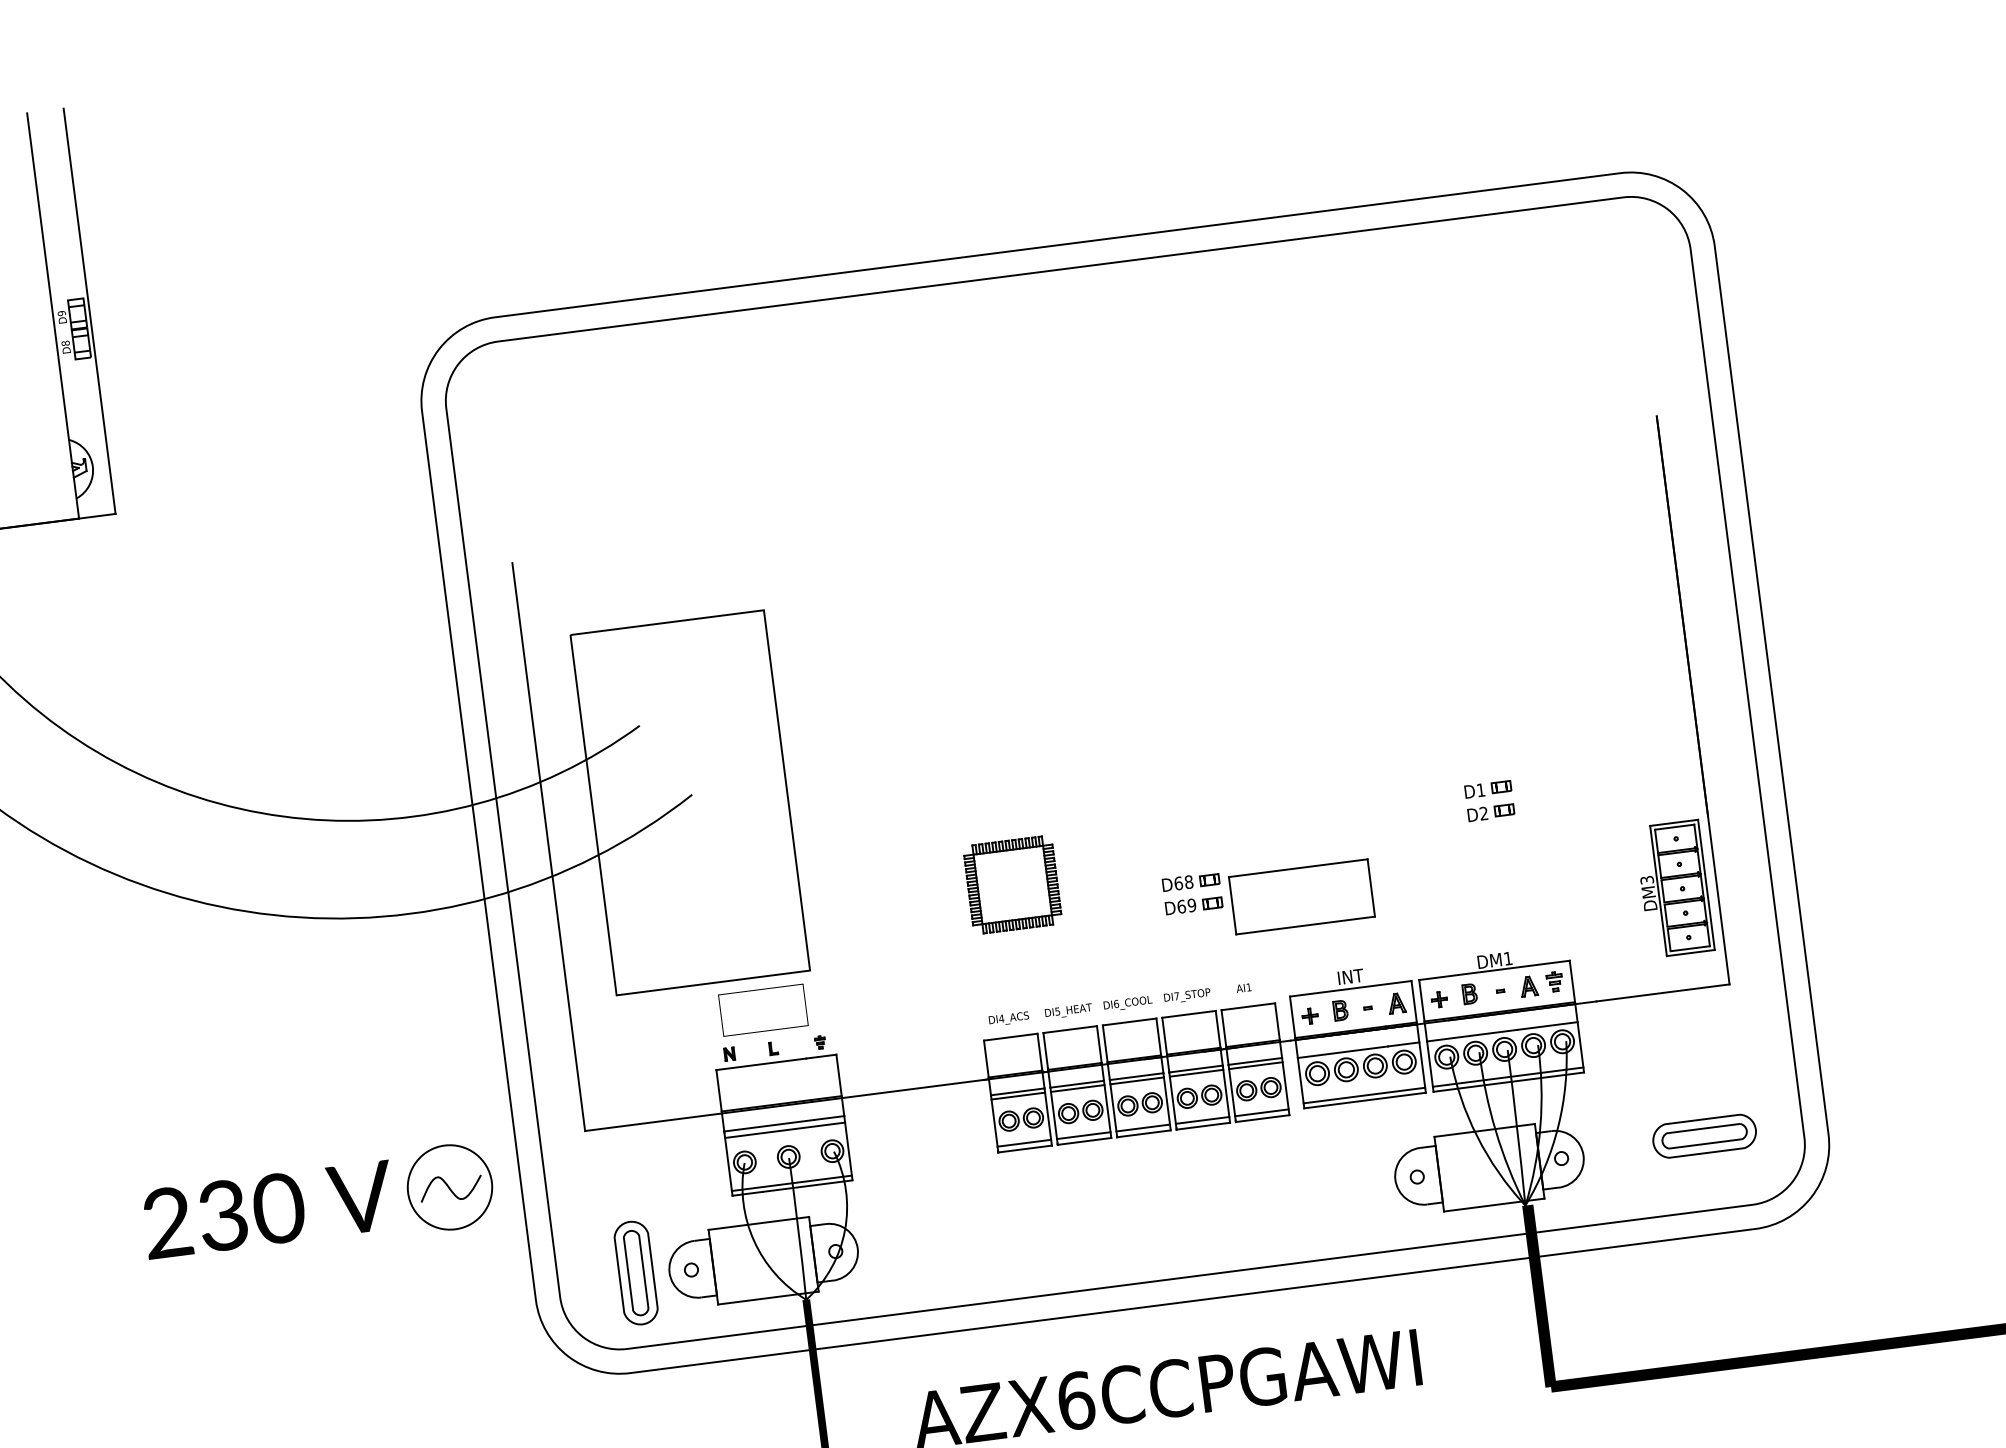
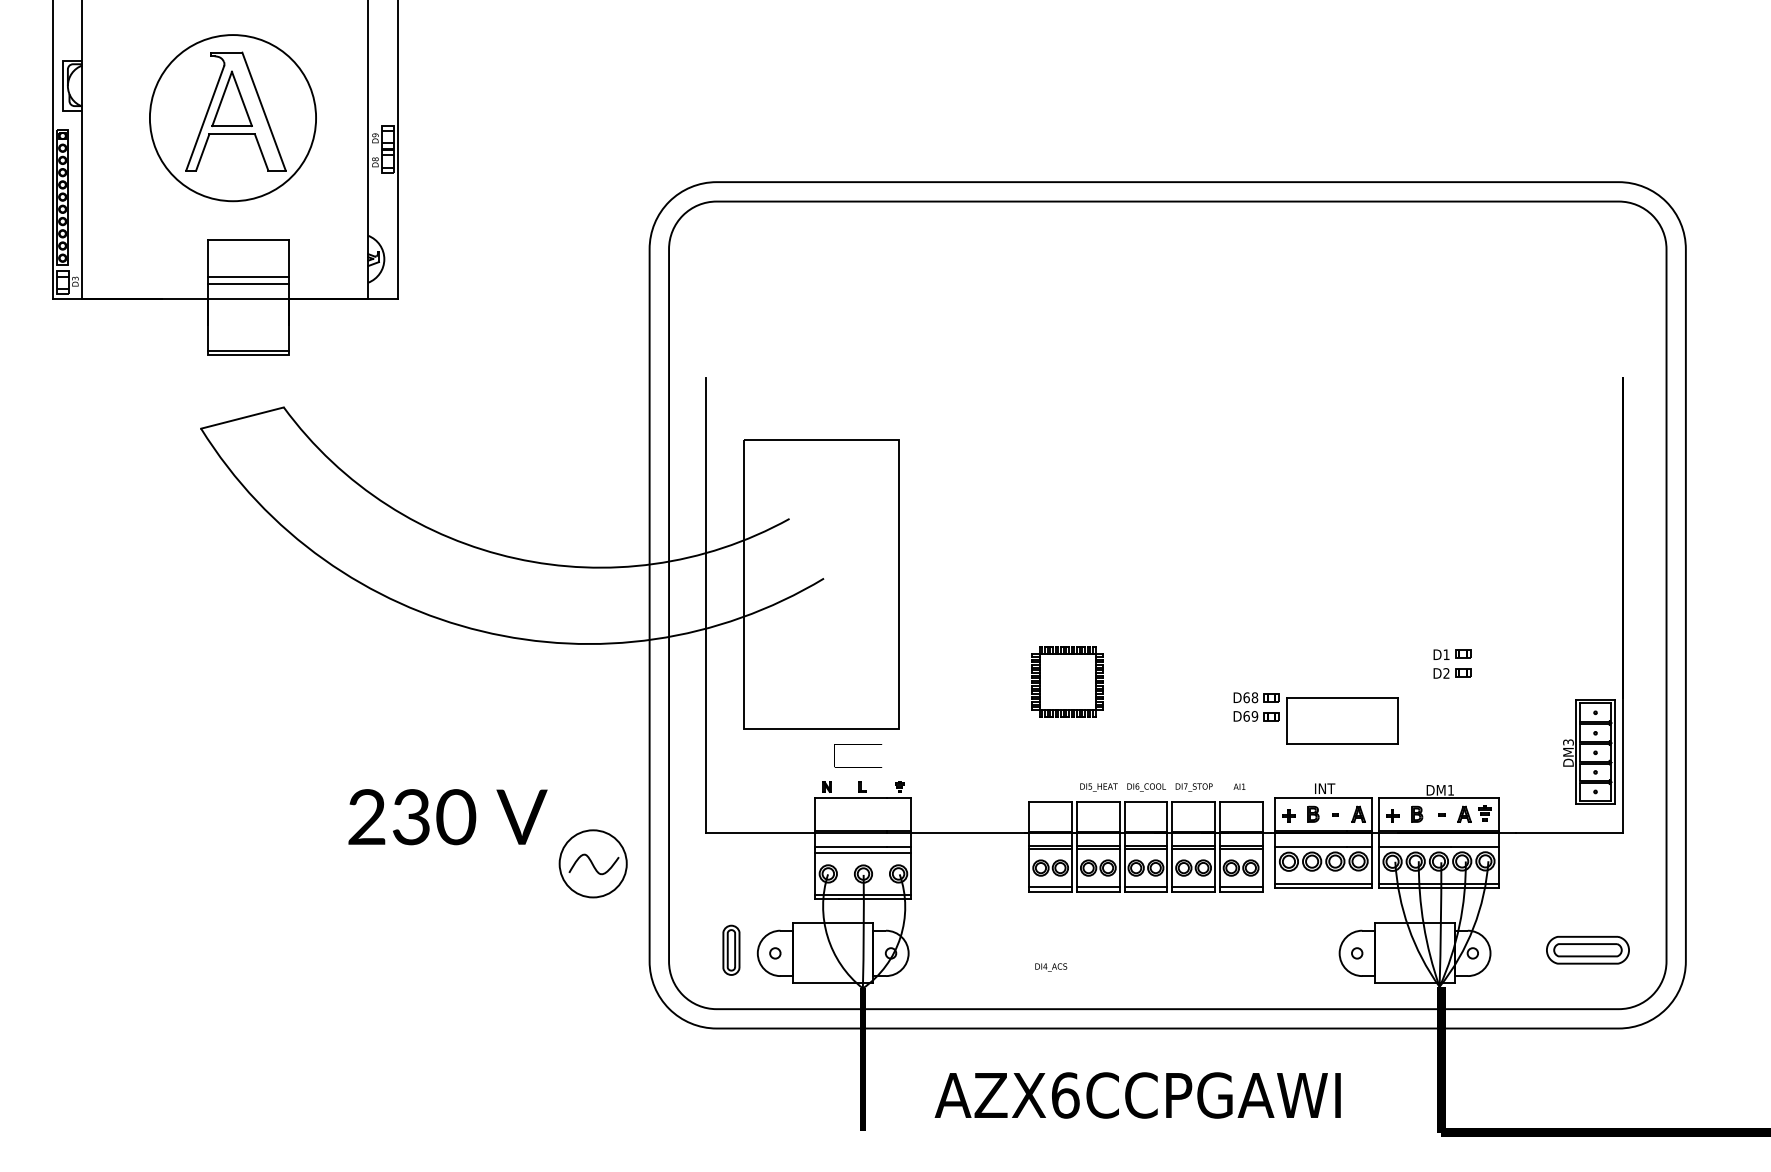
part: (1267, 898) -> (1315, 718), moved
part: (763, 1009) -> (858, 755), size x0.7
text: (1009, 1018) -> (1051, 967), moved
text: (268, 1210) -> (447, 817), moved
part: (636, 1273) -> (731, 950), size x0.6

